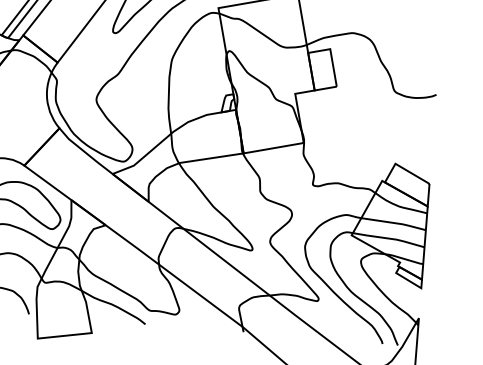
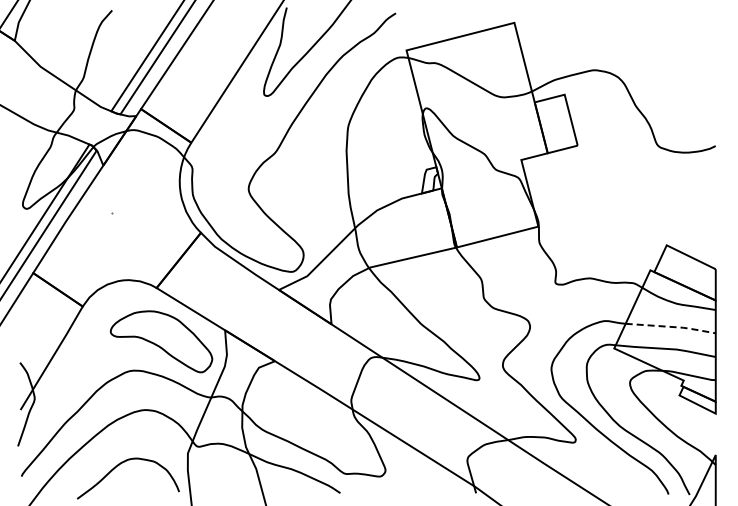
line: (394, 223) -> (672, 327), solid -> dashed

